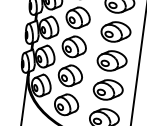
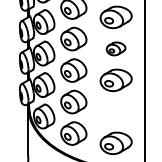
part: (115, 31) -> (115, 48), size x0.6
part: (107, 89) -> (115, 111), removed

